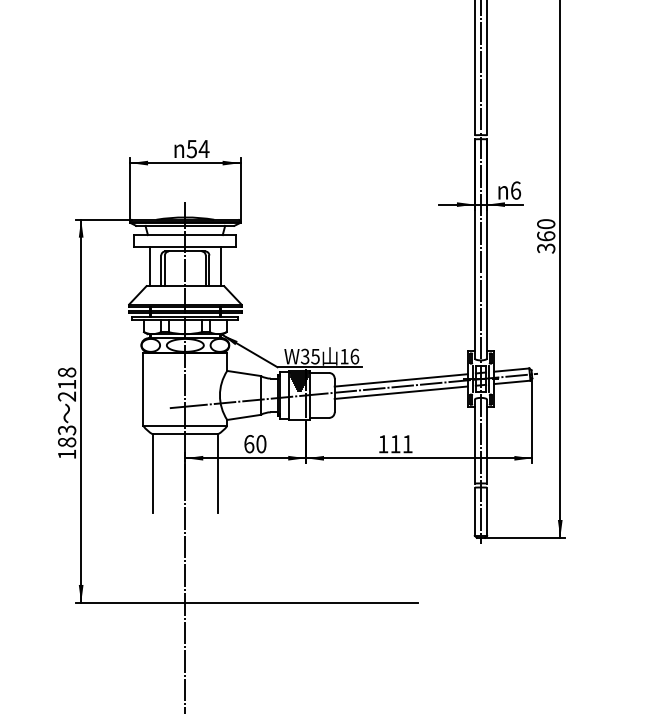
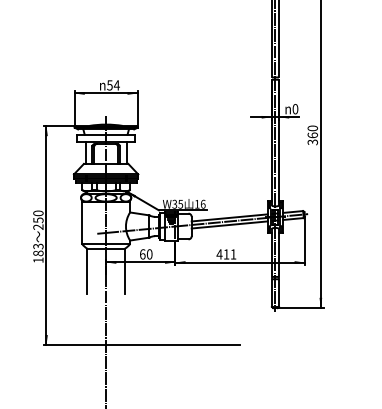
text: (515, 191) -> (295, 109), 6 -> 0
text: (67, 377) -> (38, 216), 218 -> 250
text: (383, 444) -> (219, 254), 111 -> 411

